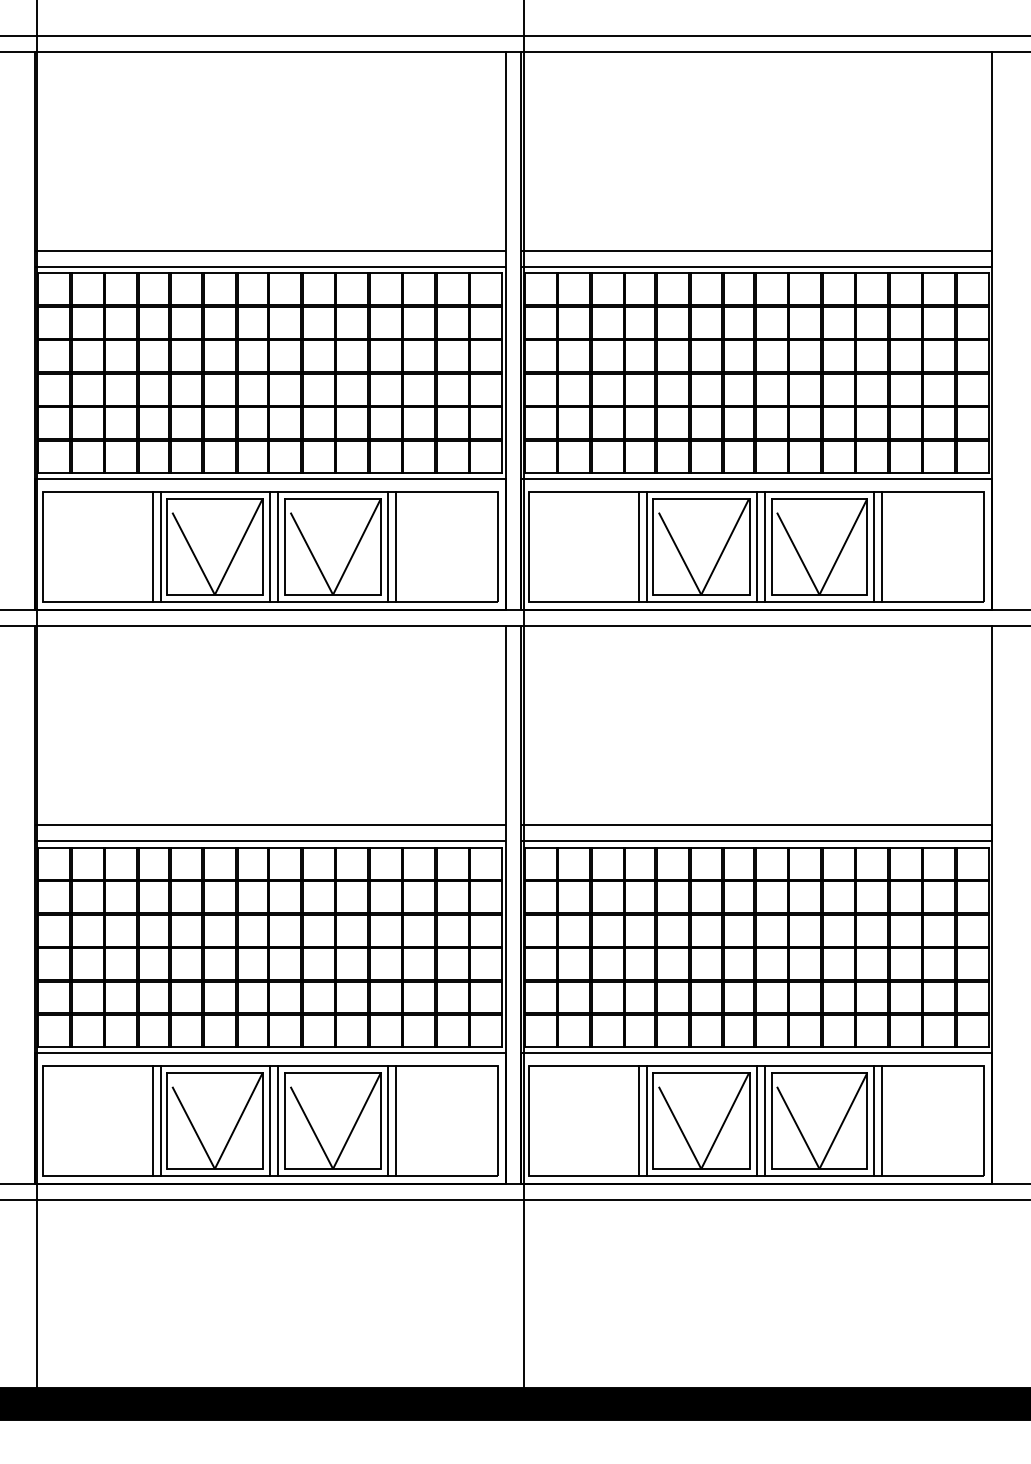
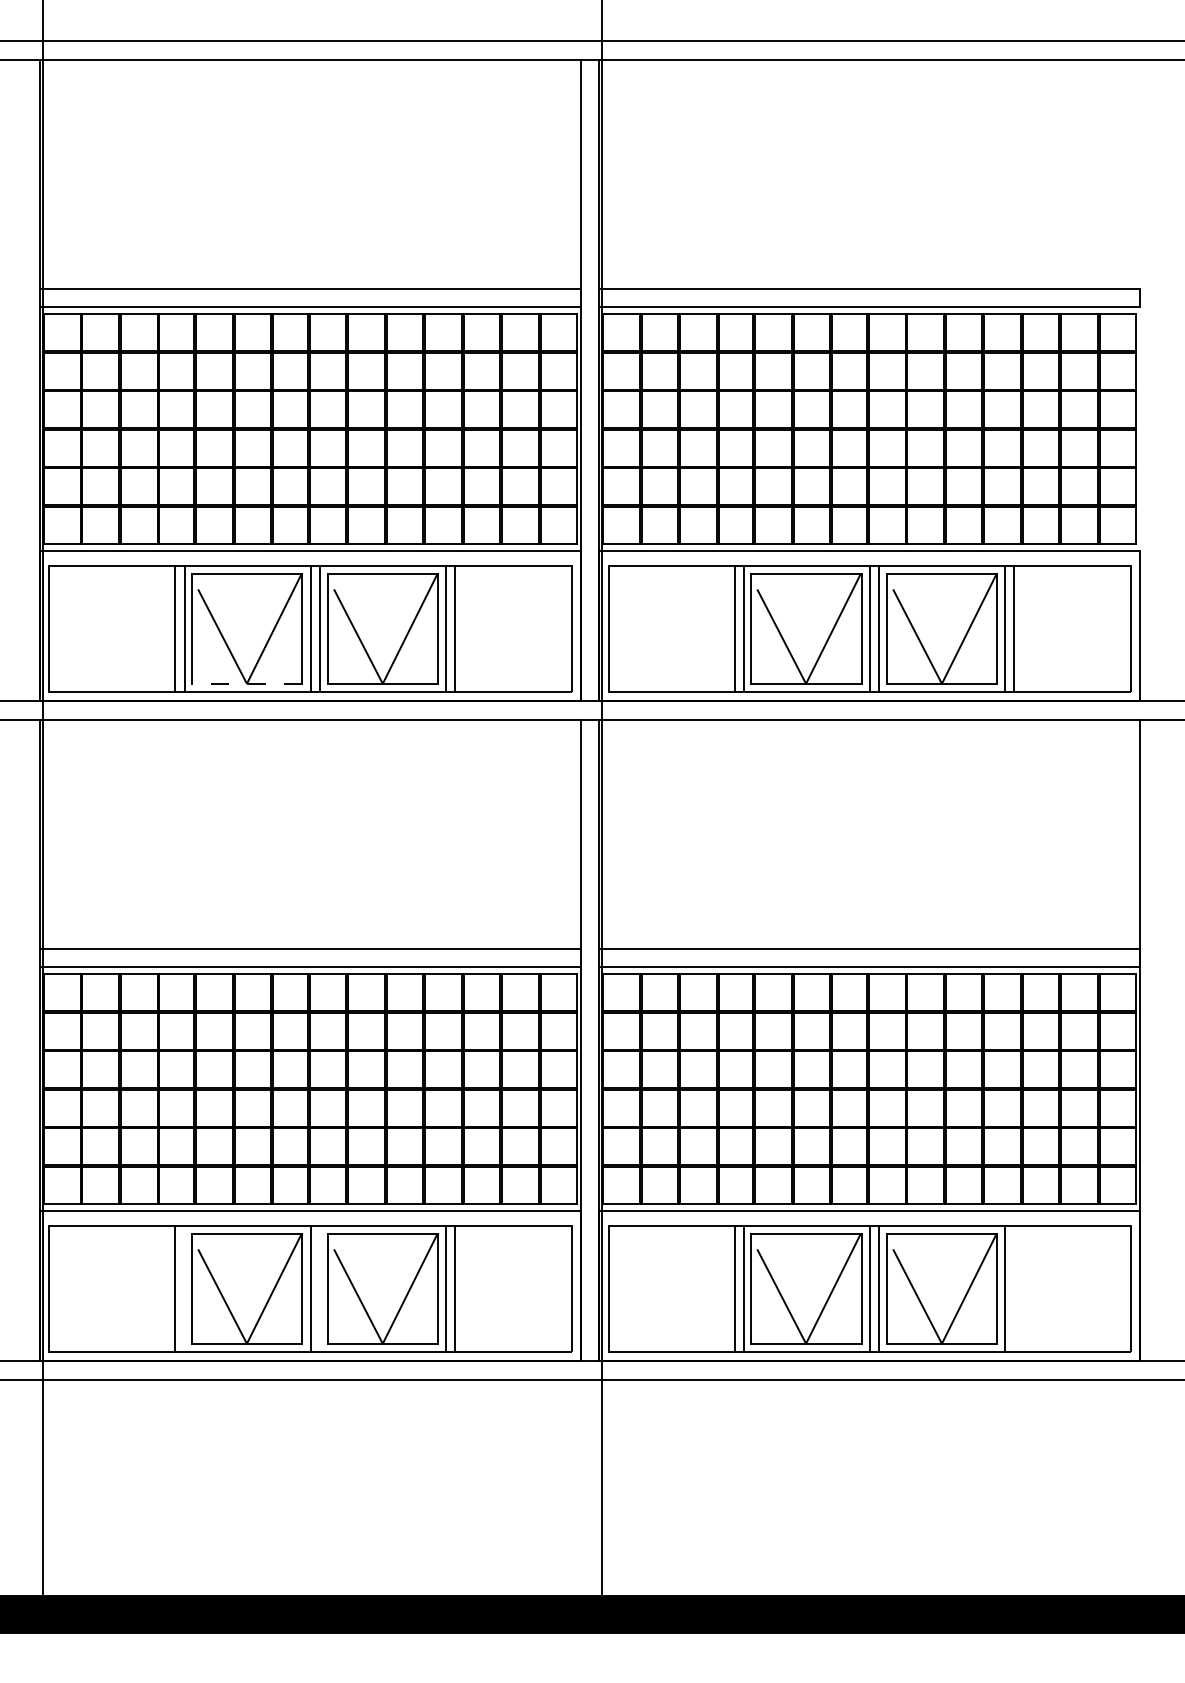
line: (992, 330) -> (1140, 380), removed
line: (214, 594) -> (246, 683), solid -> dashed
line: (160, 1120) -> (184, 1288), removed
line: (277, 1120) -> (319, 1288), removed
line: (882, 1120) -> (1014, 1288), removed

